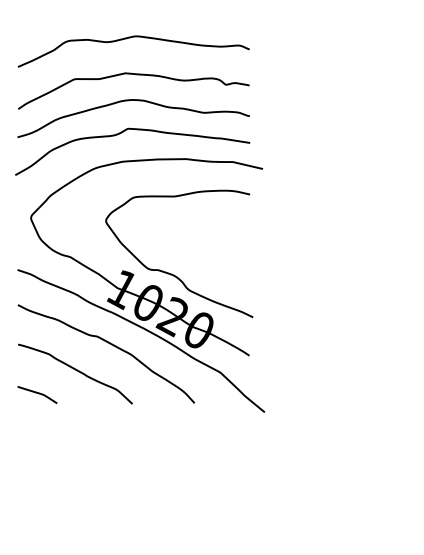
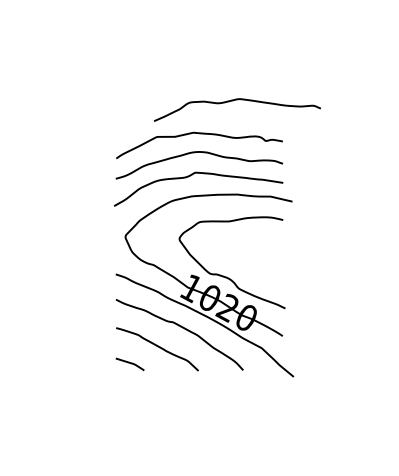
curve: (128, 39) -> (233, 101), moved

